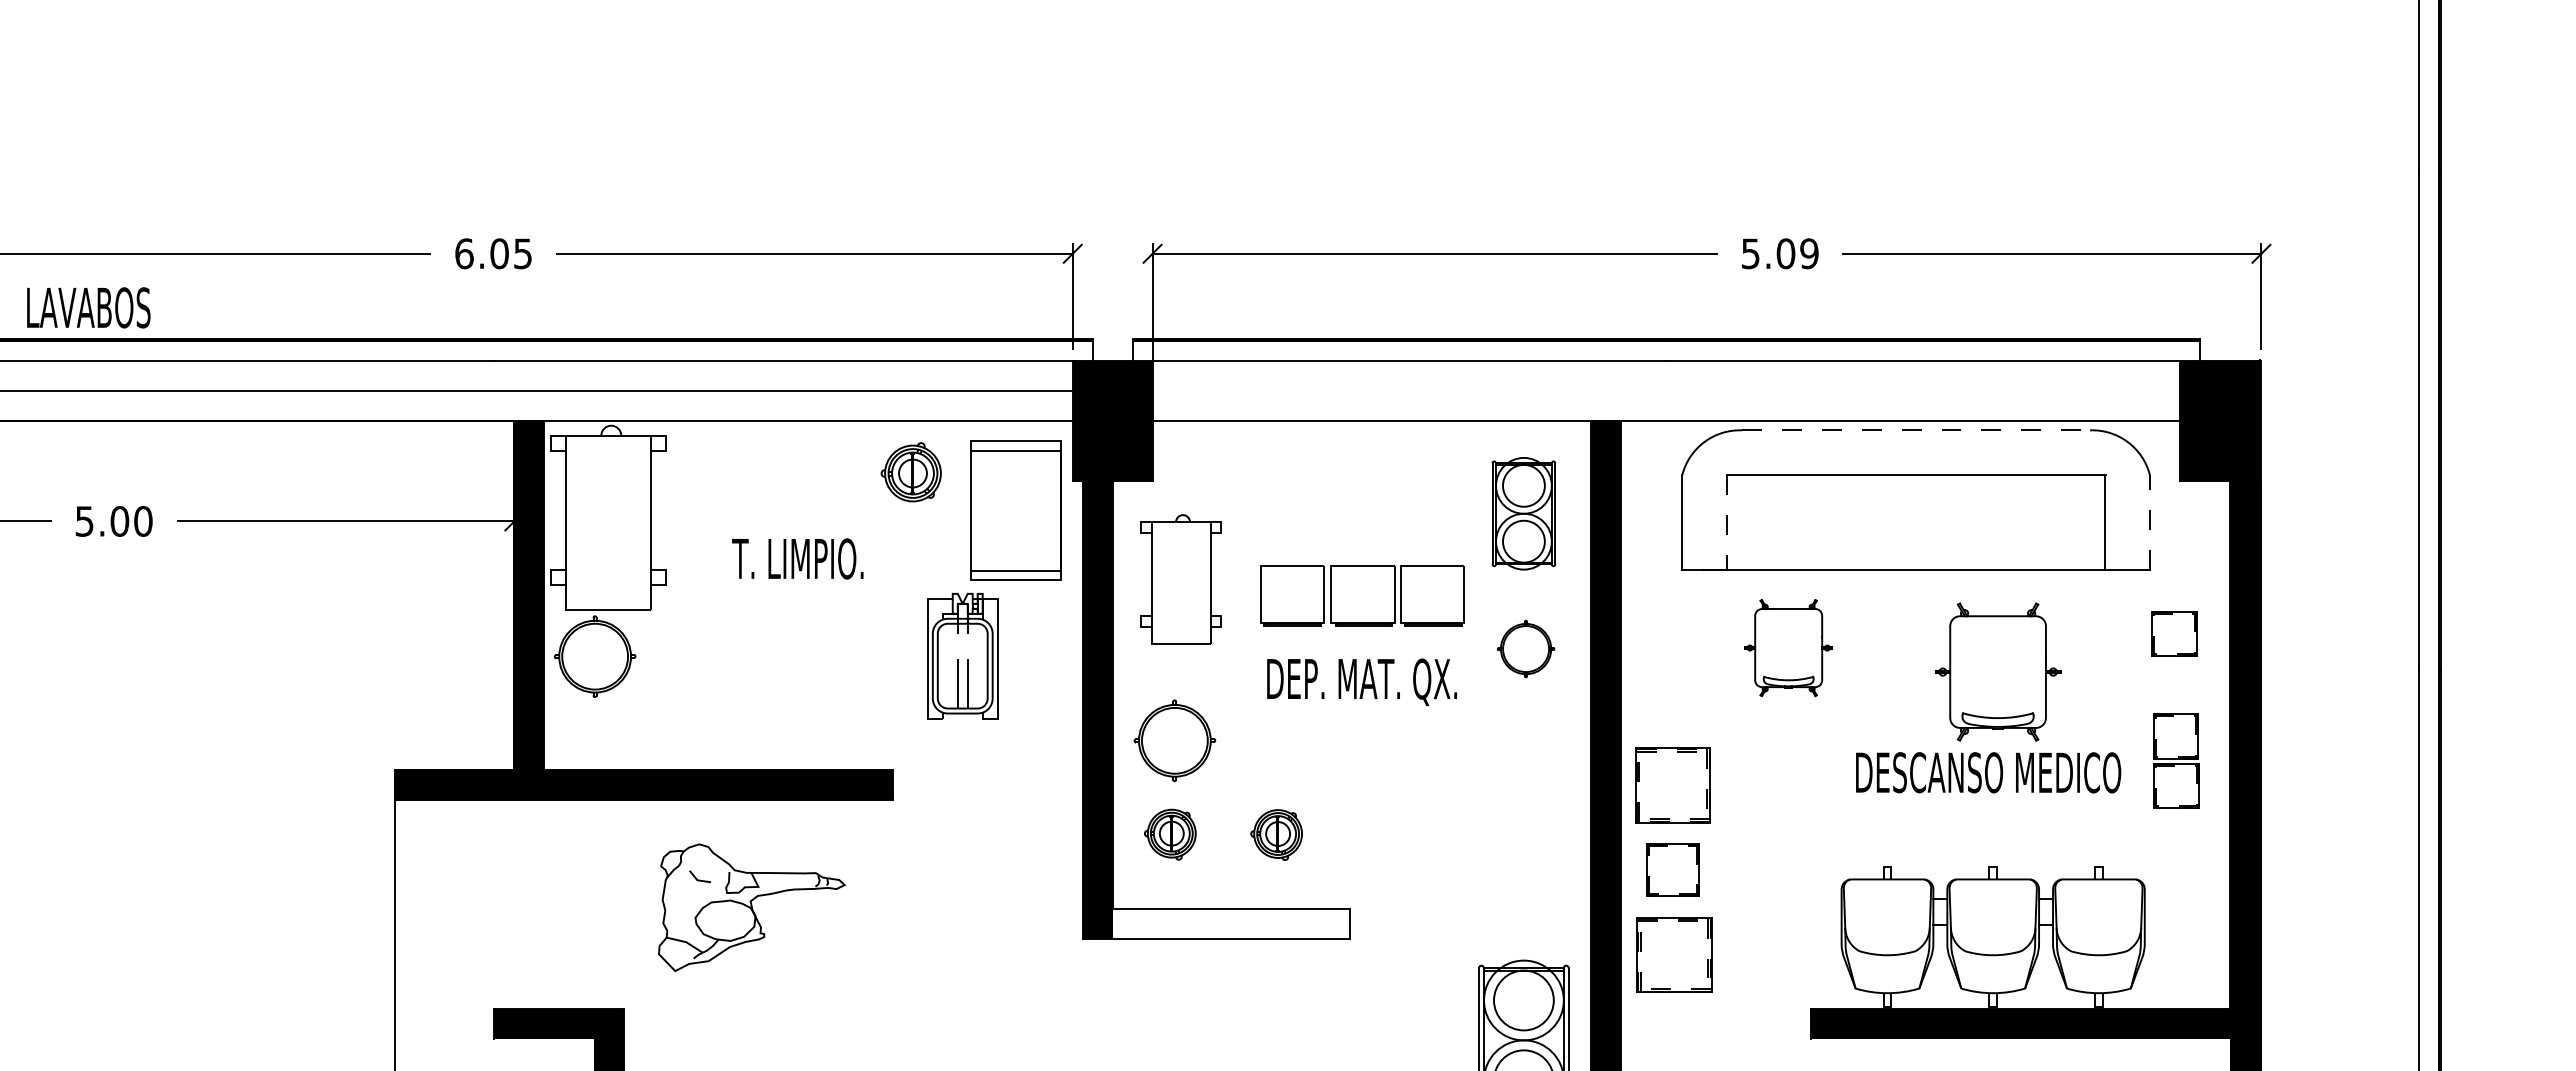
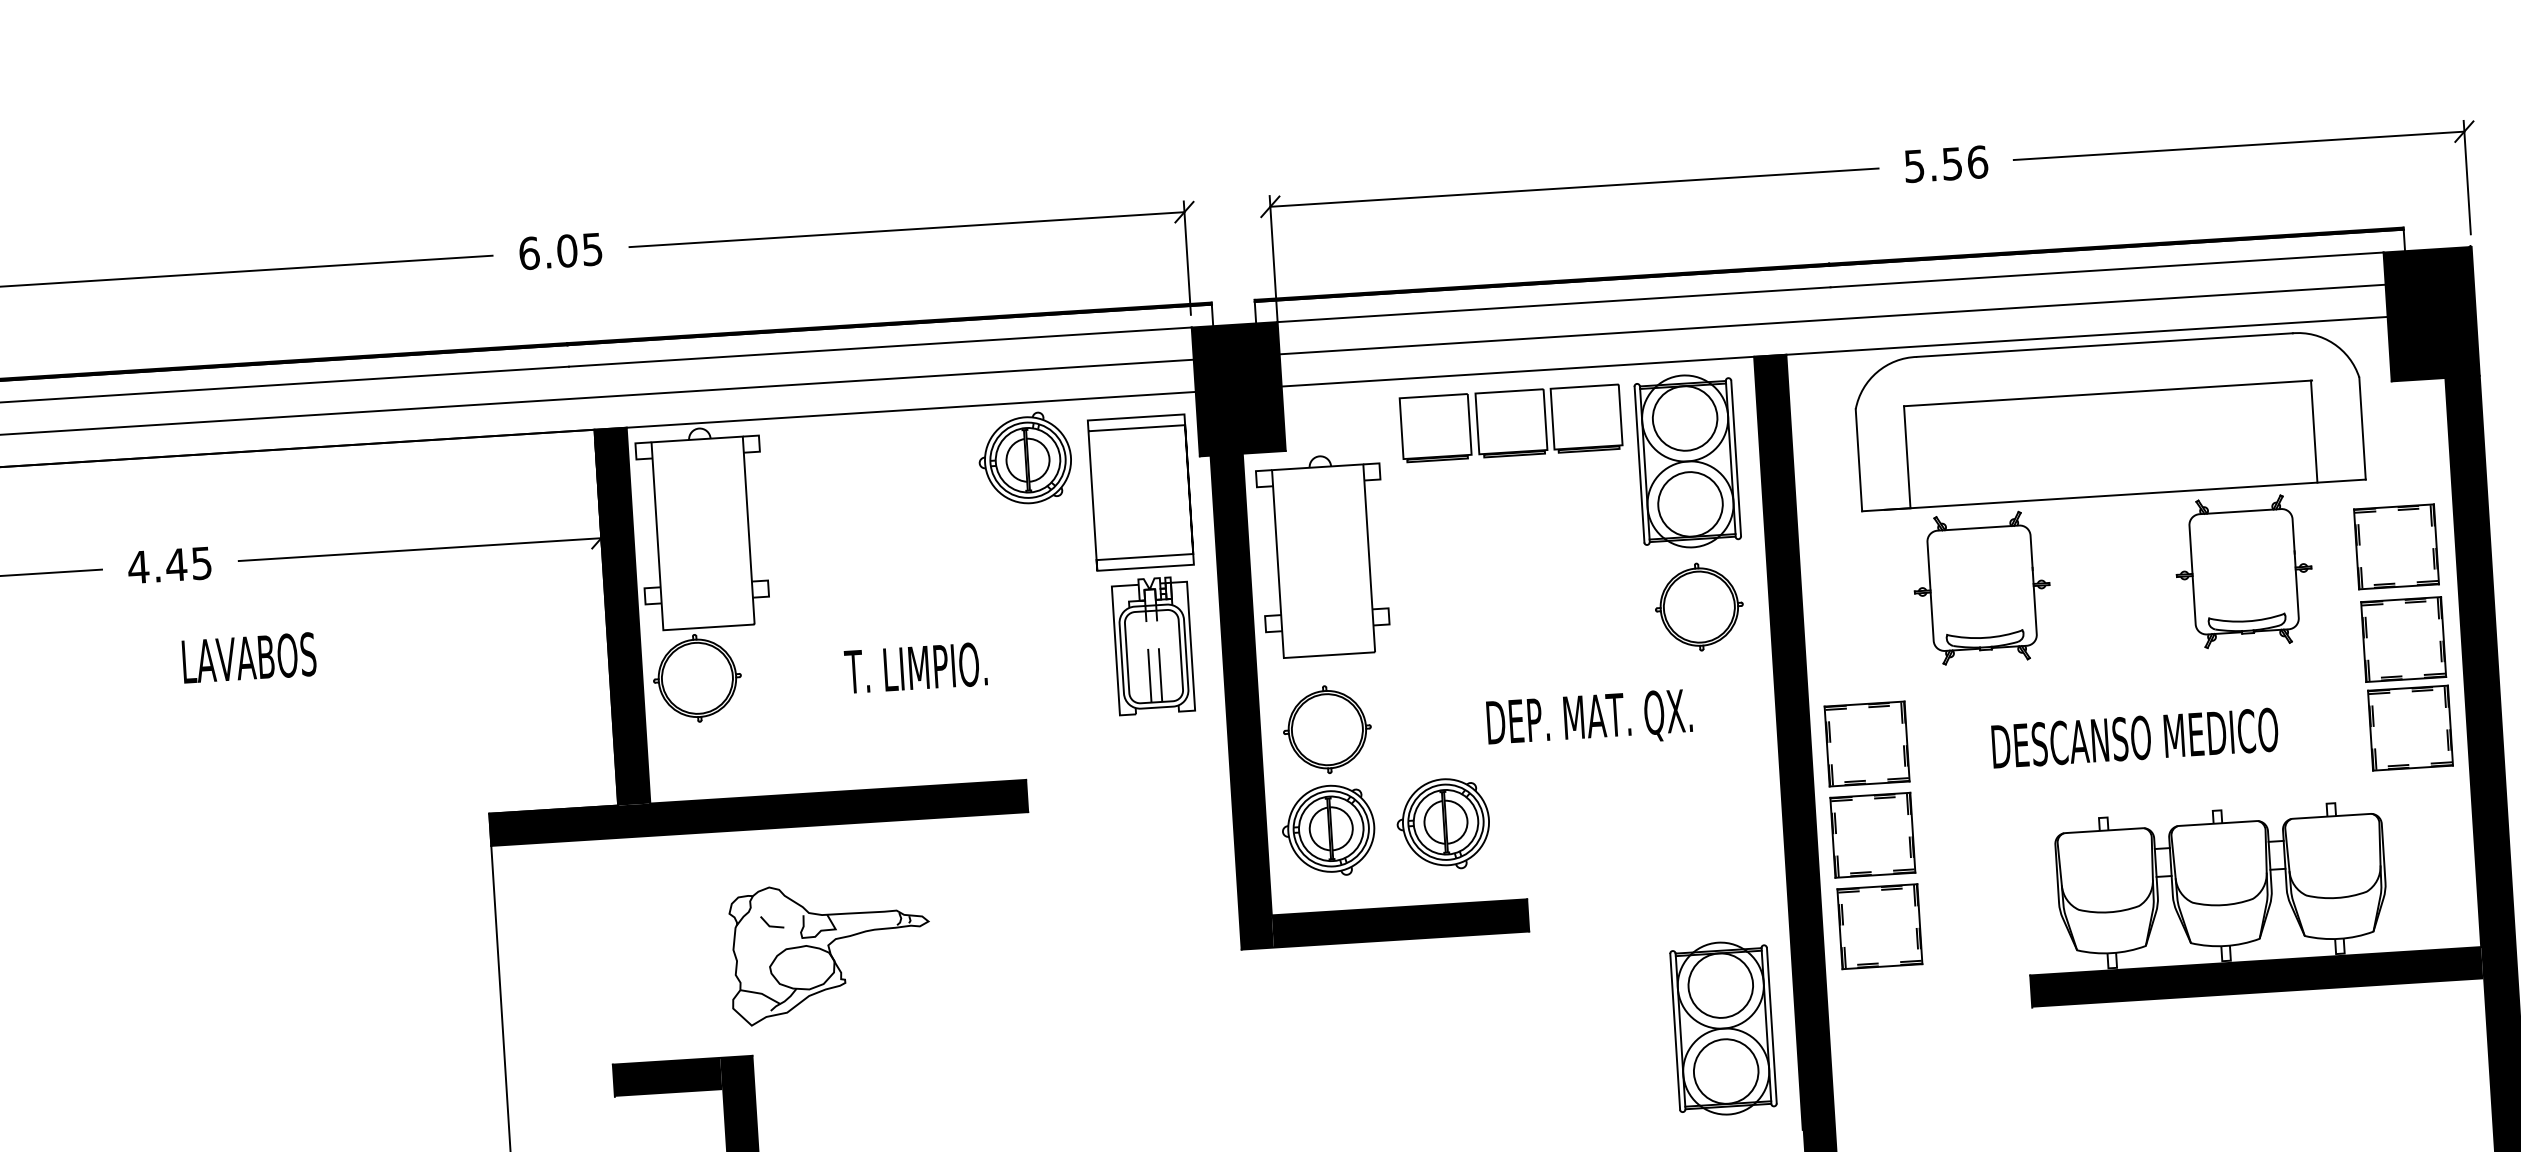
text: (1797, 253) -> (1964, 162), 5.09 -> 5.56
text: (88, 307) -> (248, 657), moved
line: (1665, 390) -> (1831, 319), added
line: (1916, 430) -> (2104, 345), dashed -> solid
part: (911, 471) -> (1025, 457), size x1.43
part: (1523, 513) -> (1687, 461), size x1.43
text: (113, 521) -> (169, 565), 5.00 -> 4.45
line: (2149, 522) -> (2362, 428), dashed -> solid
line: (1727, 523) -> (1907, 458), dashed -> solid
text: (797, 558) -> (915, 667), moved
part: (1181, 579) -> (1323, 555), size x1.43
part: (1362, 595) -> (1510, 422), moved
part: (2174, 633) -> (2396, 546), size x1.67
part: (1788, 647) -> (1981, 587), size x1.43
part: (1525, 648) -> (1698, 606), size x1.43
part: (962, 656) -> (1153, 646), moved
part: (1998, 671) -> (2244, 571), moved
text: (1361, 682) -> (1589, 720), moved
part: (2176, 761) -> (2407, 684), size x1.67
text: (1988, 772) -> (2135, 737), moved
part: (1170, 834) -> (1329, 830), size x1.67
part: (1276, 834) -> (1443, 823), size x1.67
part: (1672, 869) -> (1871, 834), size x1.43
part: (752, 907) -> (830, 951), moved
fill: (1230, 924) -> (1399, 923), added

